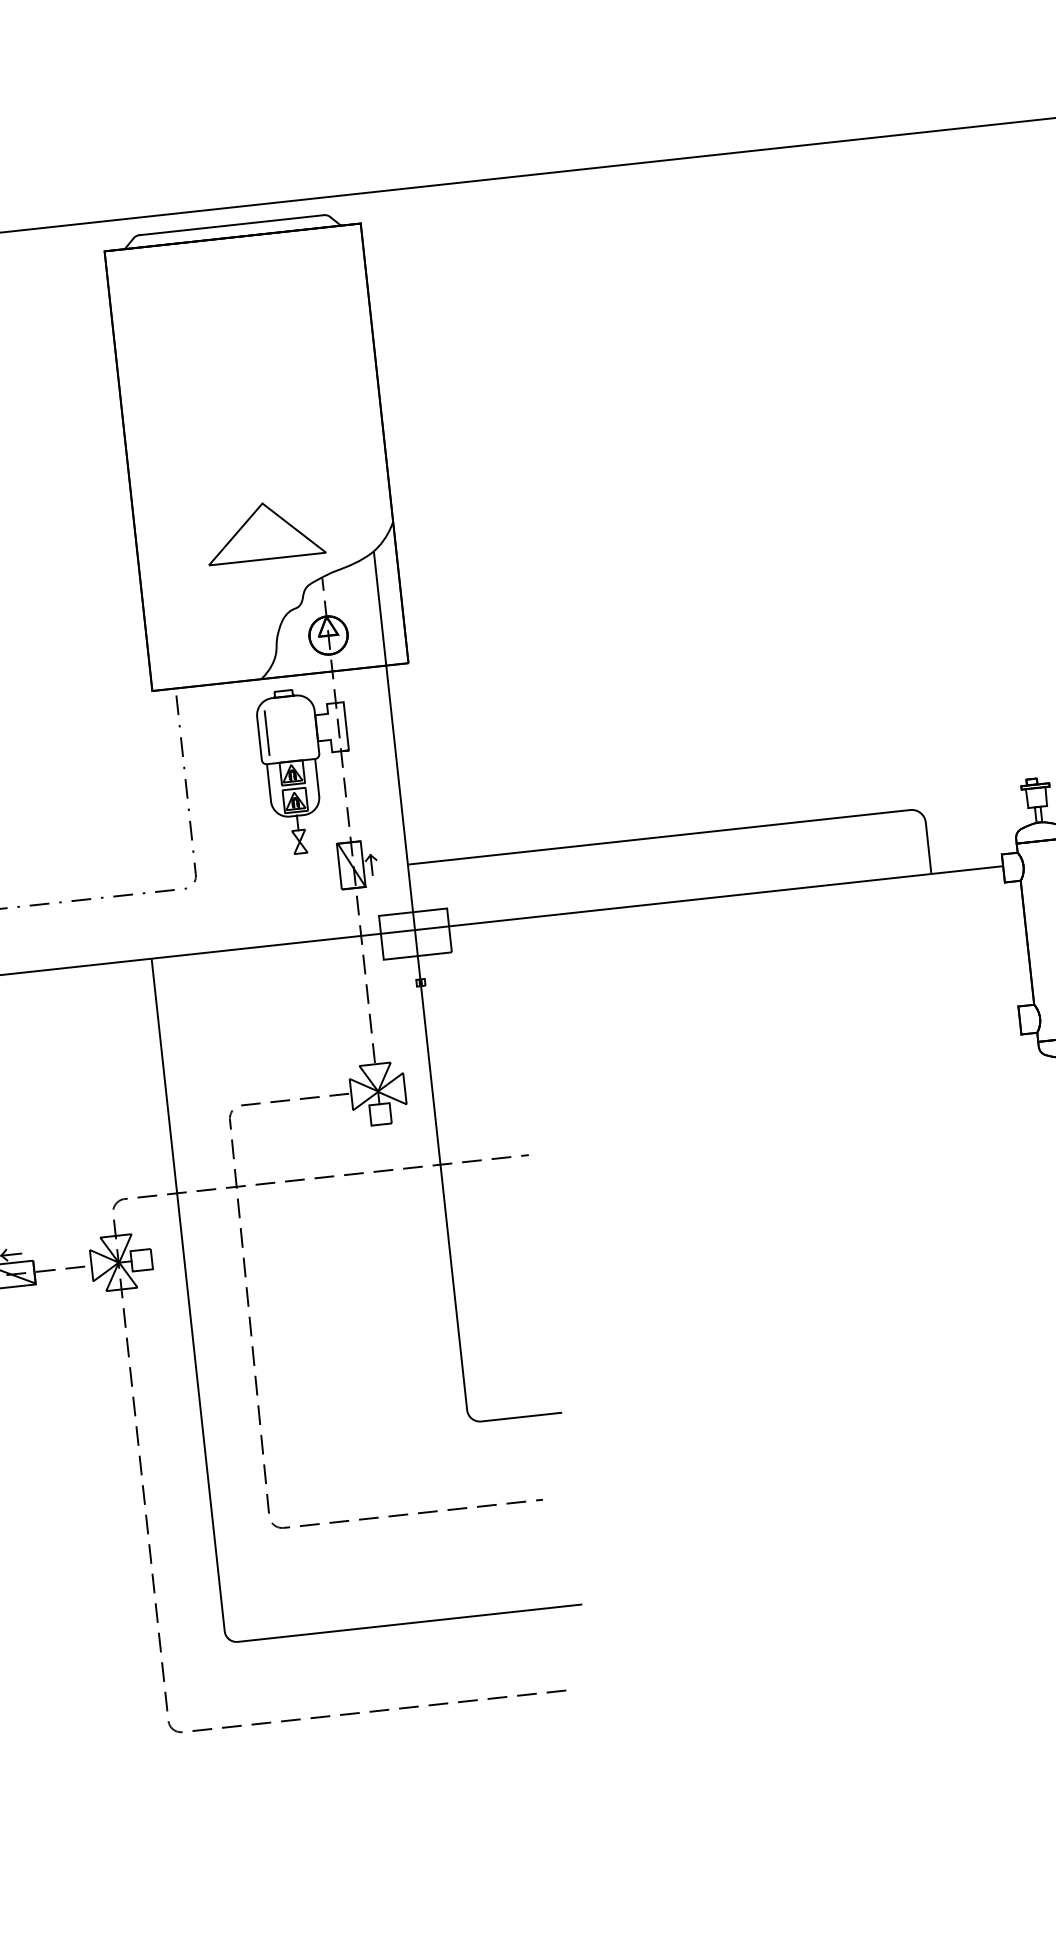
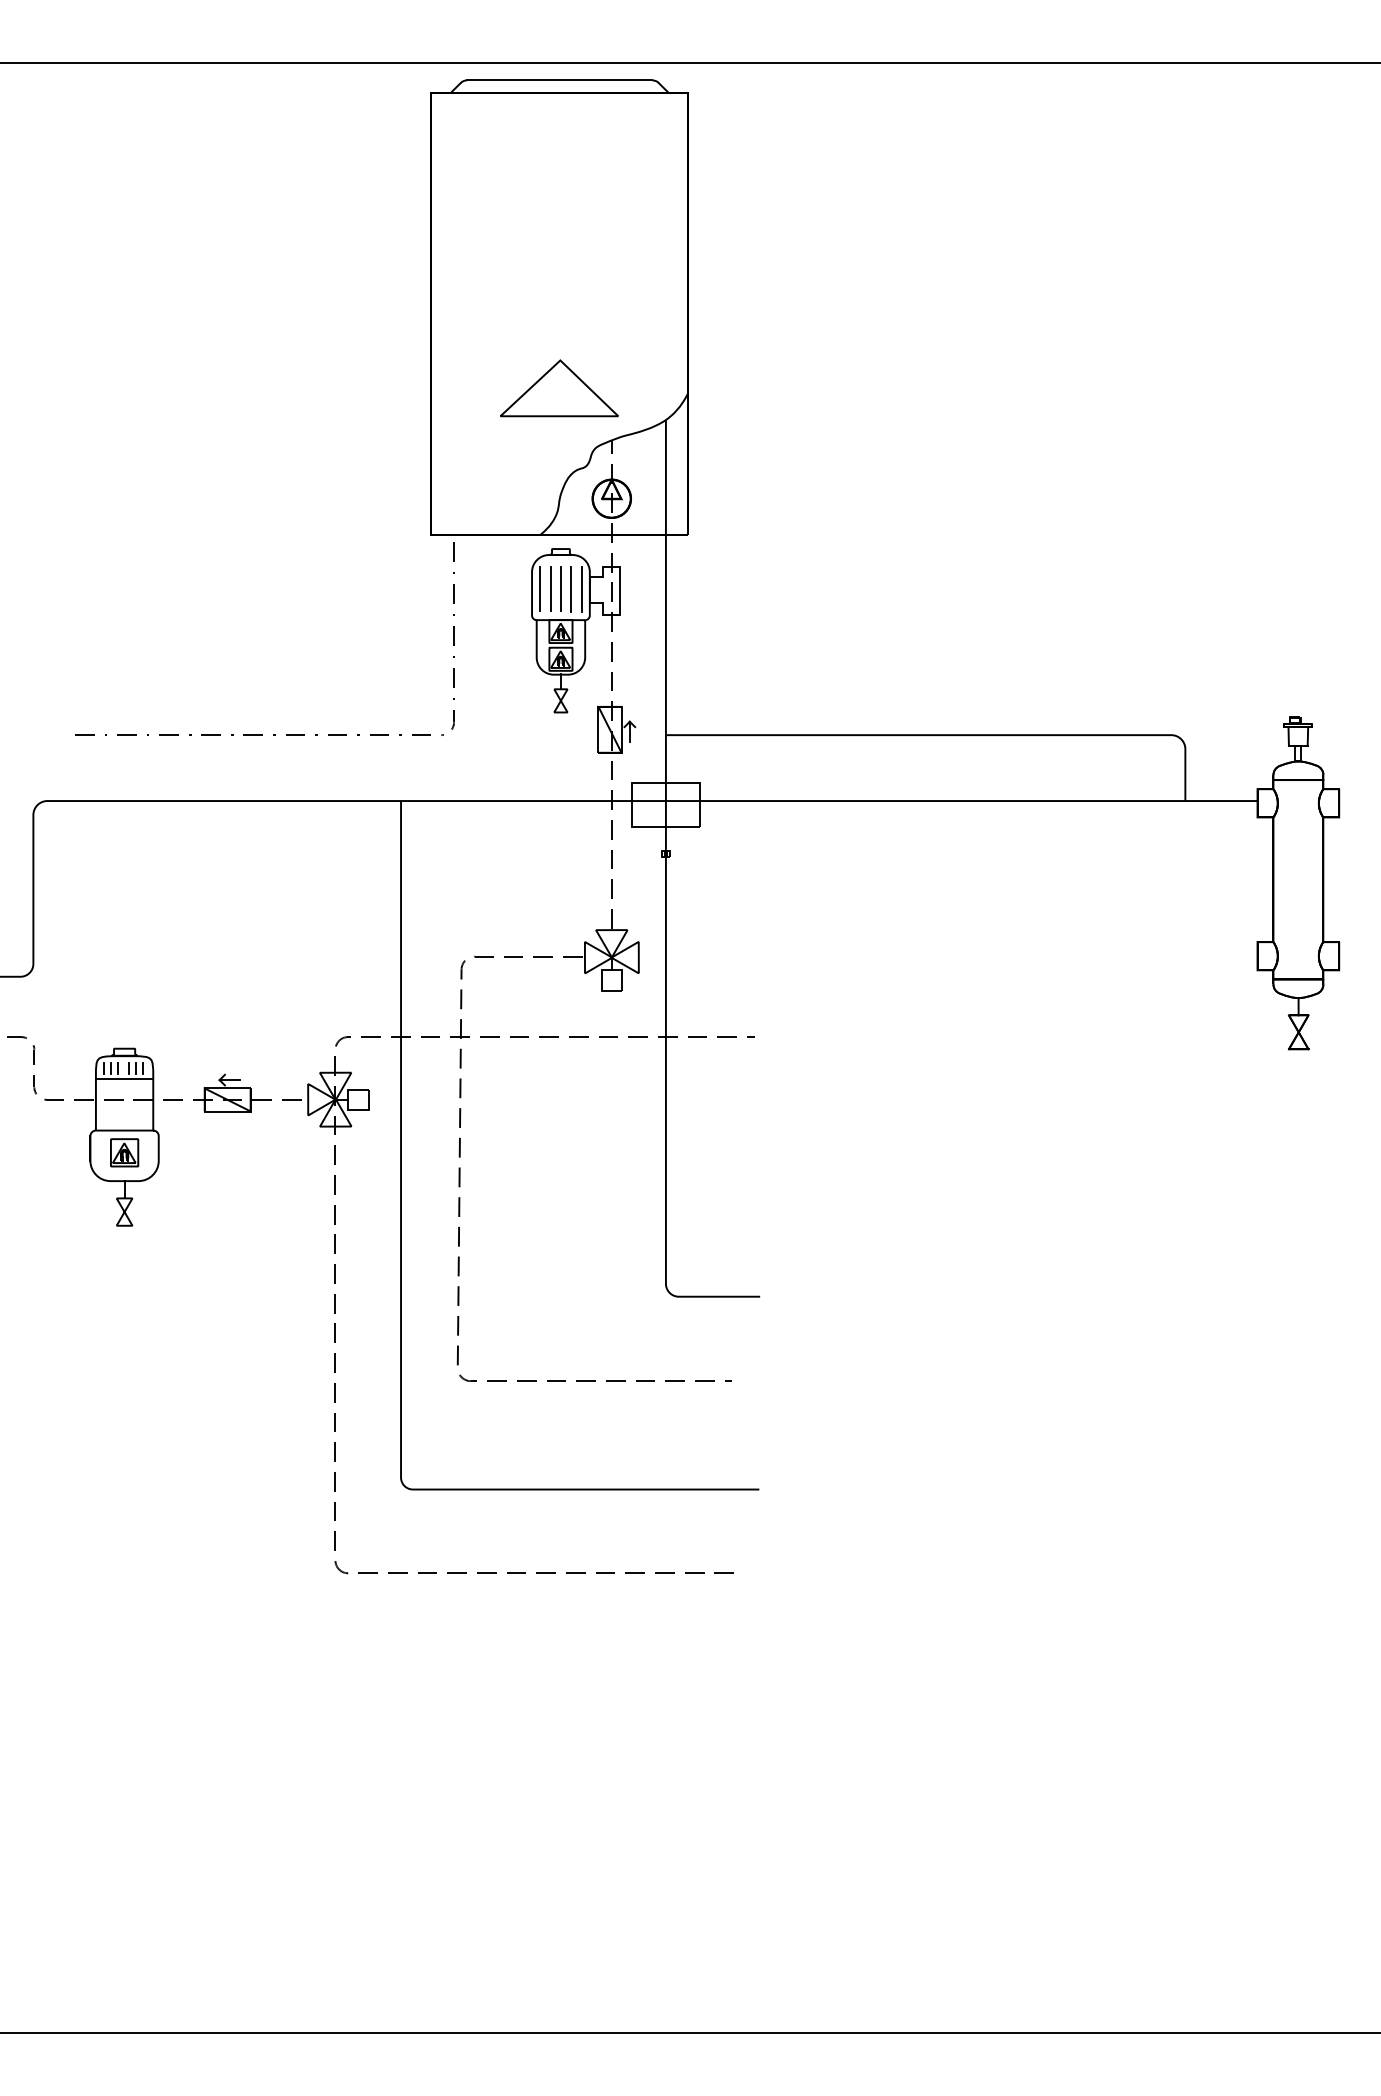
line: (308, 728) -> (581, 589), added
line: (298, 730) -> (571, 589), added
line: (287, 731) -> (560, 589), added
line: (277, 732) -> (550, 589), added

